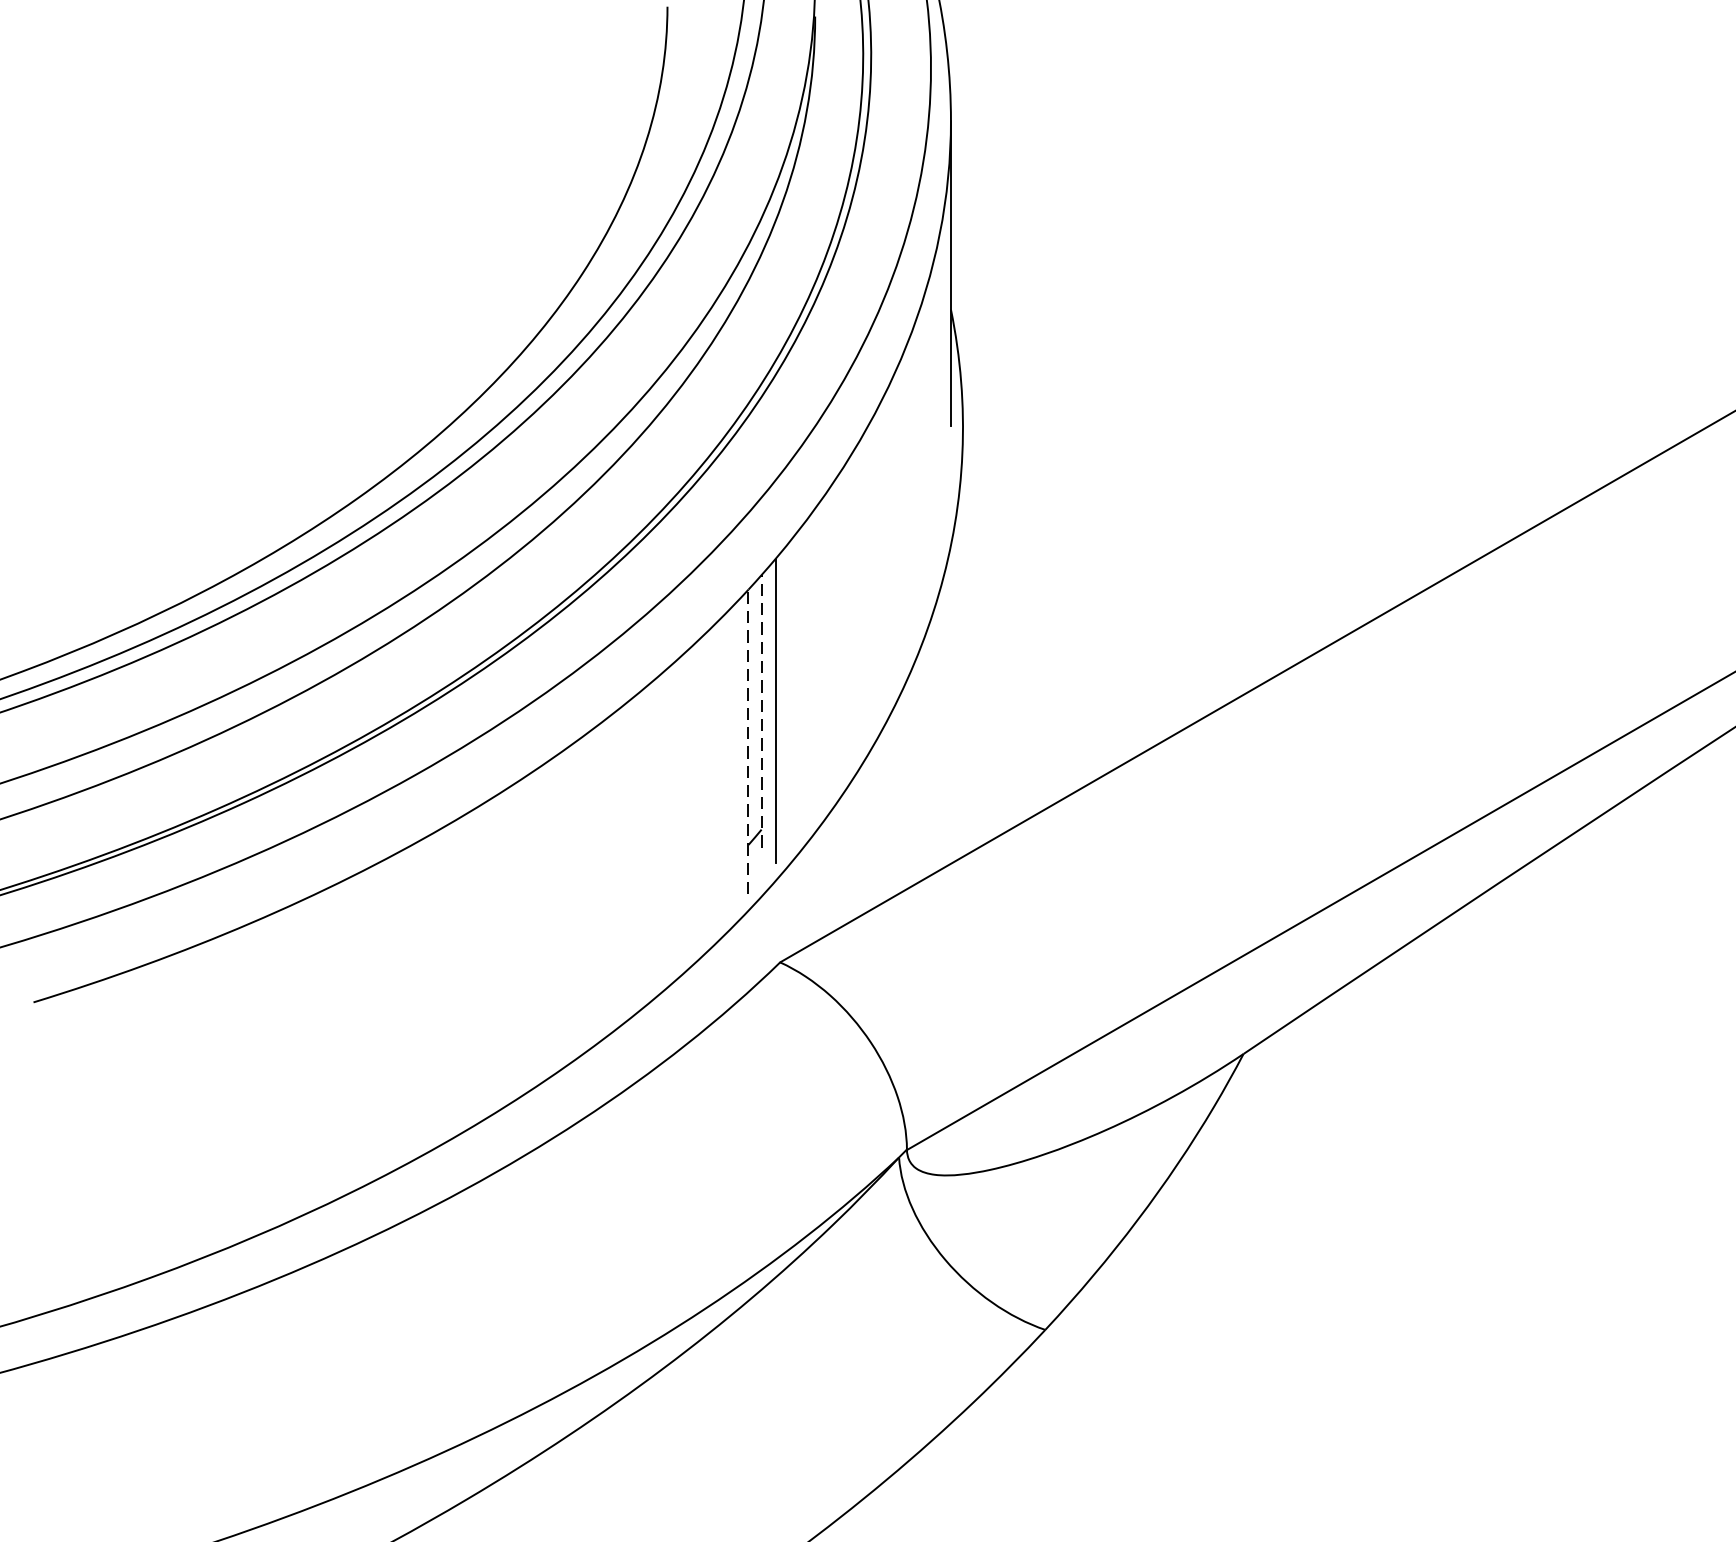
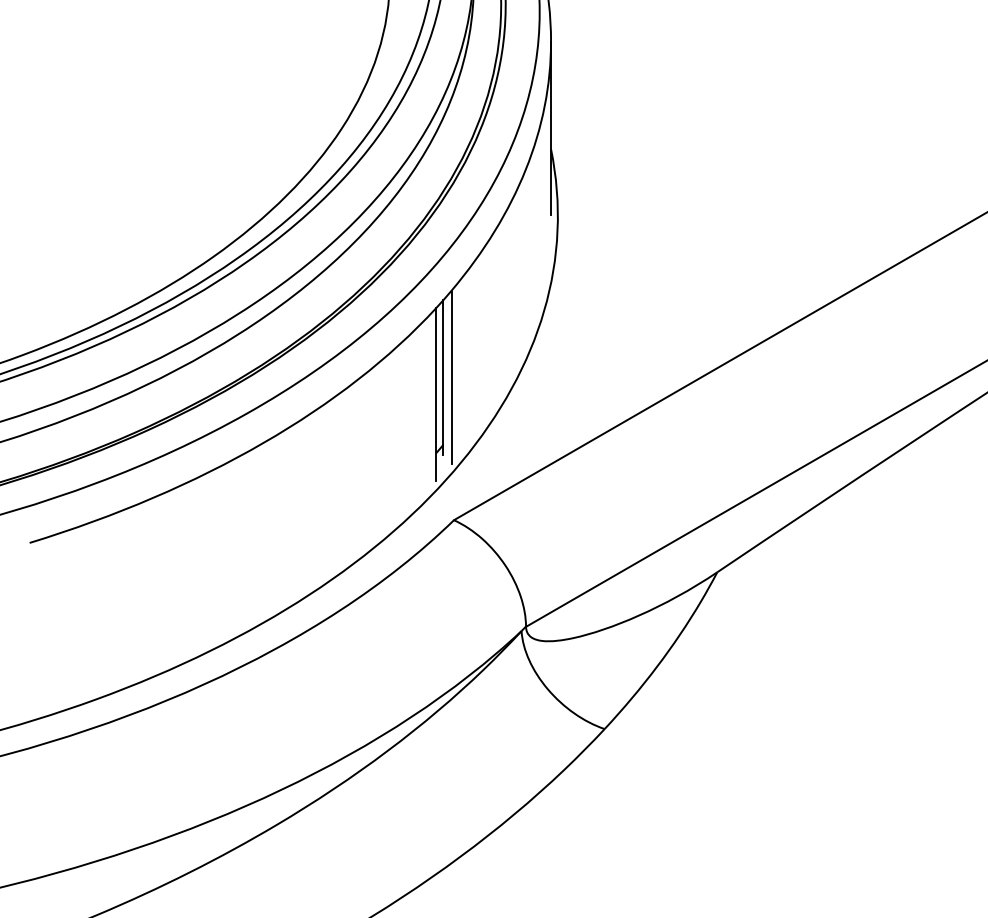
line: (761, 711) -> (443, 377), dashed -> solid
line: (747, 741) -> (435, 394), dashed -> solid

